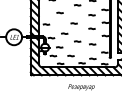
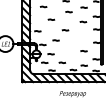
curve: (91, 28) -> (82, 35), removed
curve: (77, 41) -> (68, 48), removed

